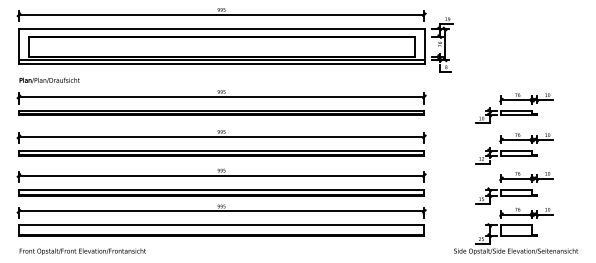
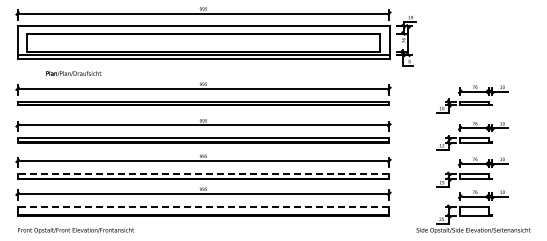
text: (49, 80) -> (73, 73), moved
line: (221, 189) -> (203, 173), solid -> dashed
line: (221, 225) -> (203, 206), solid -> dashed

